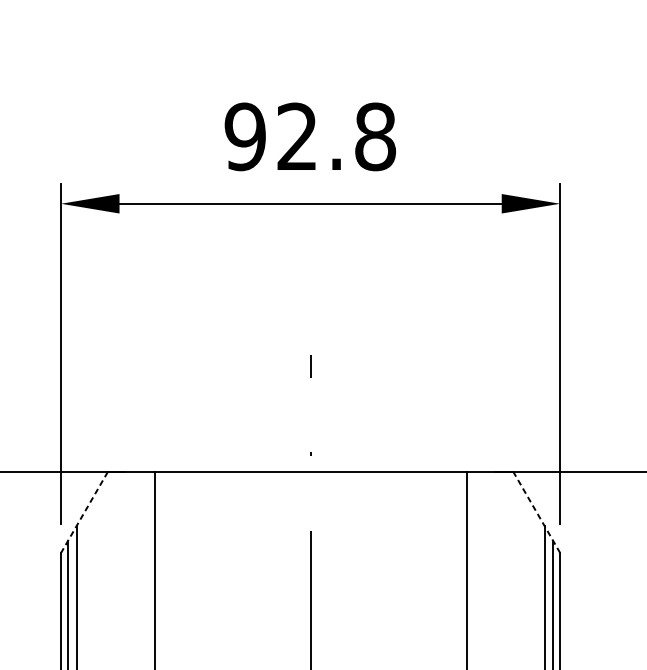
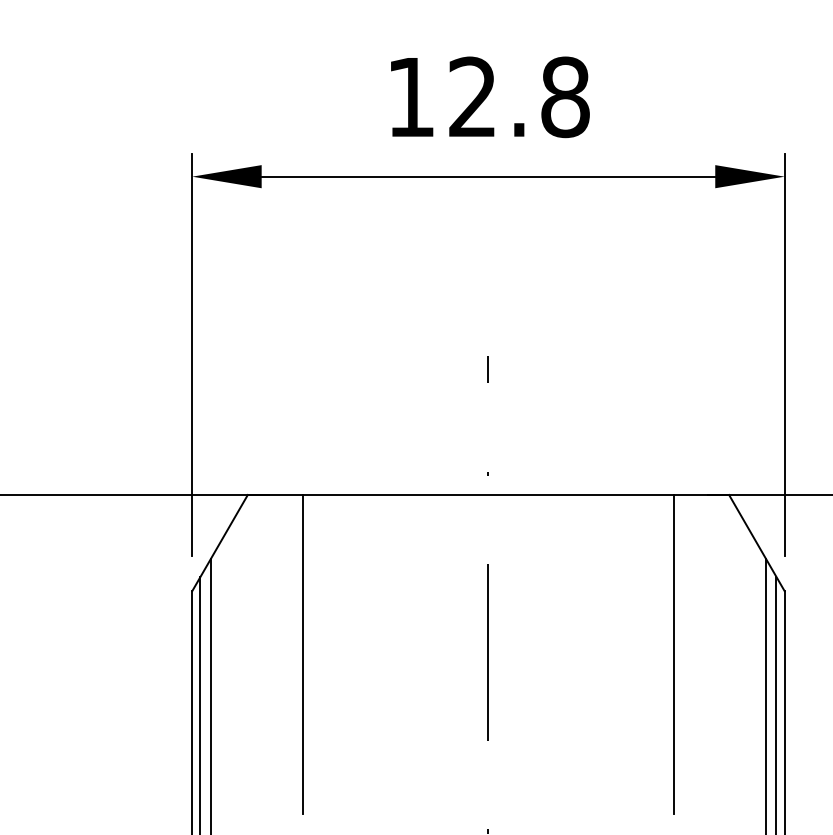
text: (244, 137) -> (410, 97), 92.8 -> 12.8
line: (84, 512) -> (220, 543), dashed -> solid
line: (536, 512) -> (756, 543), dashed -> solid

